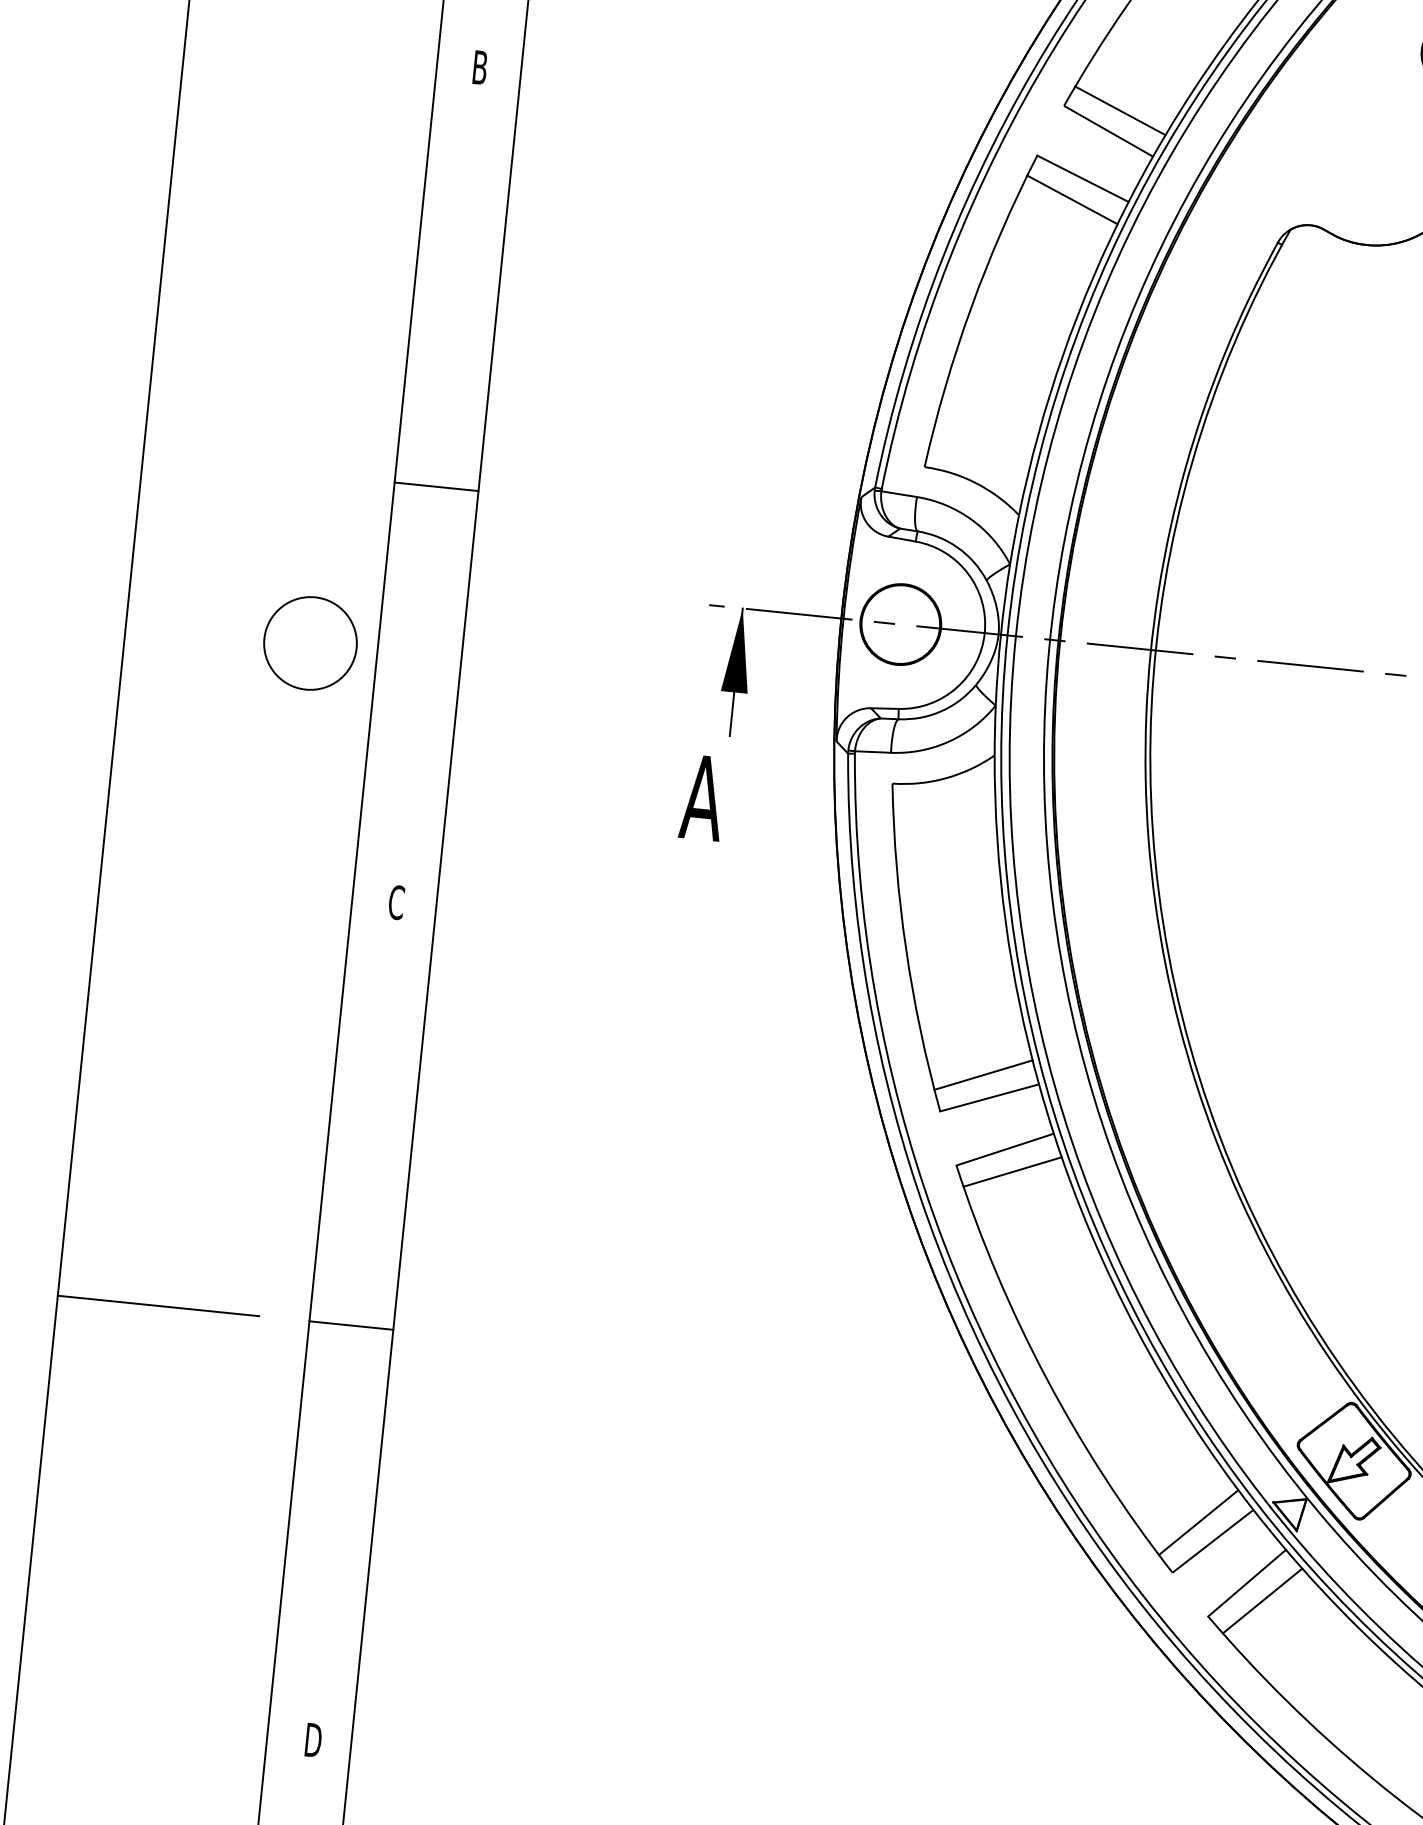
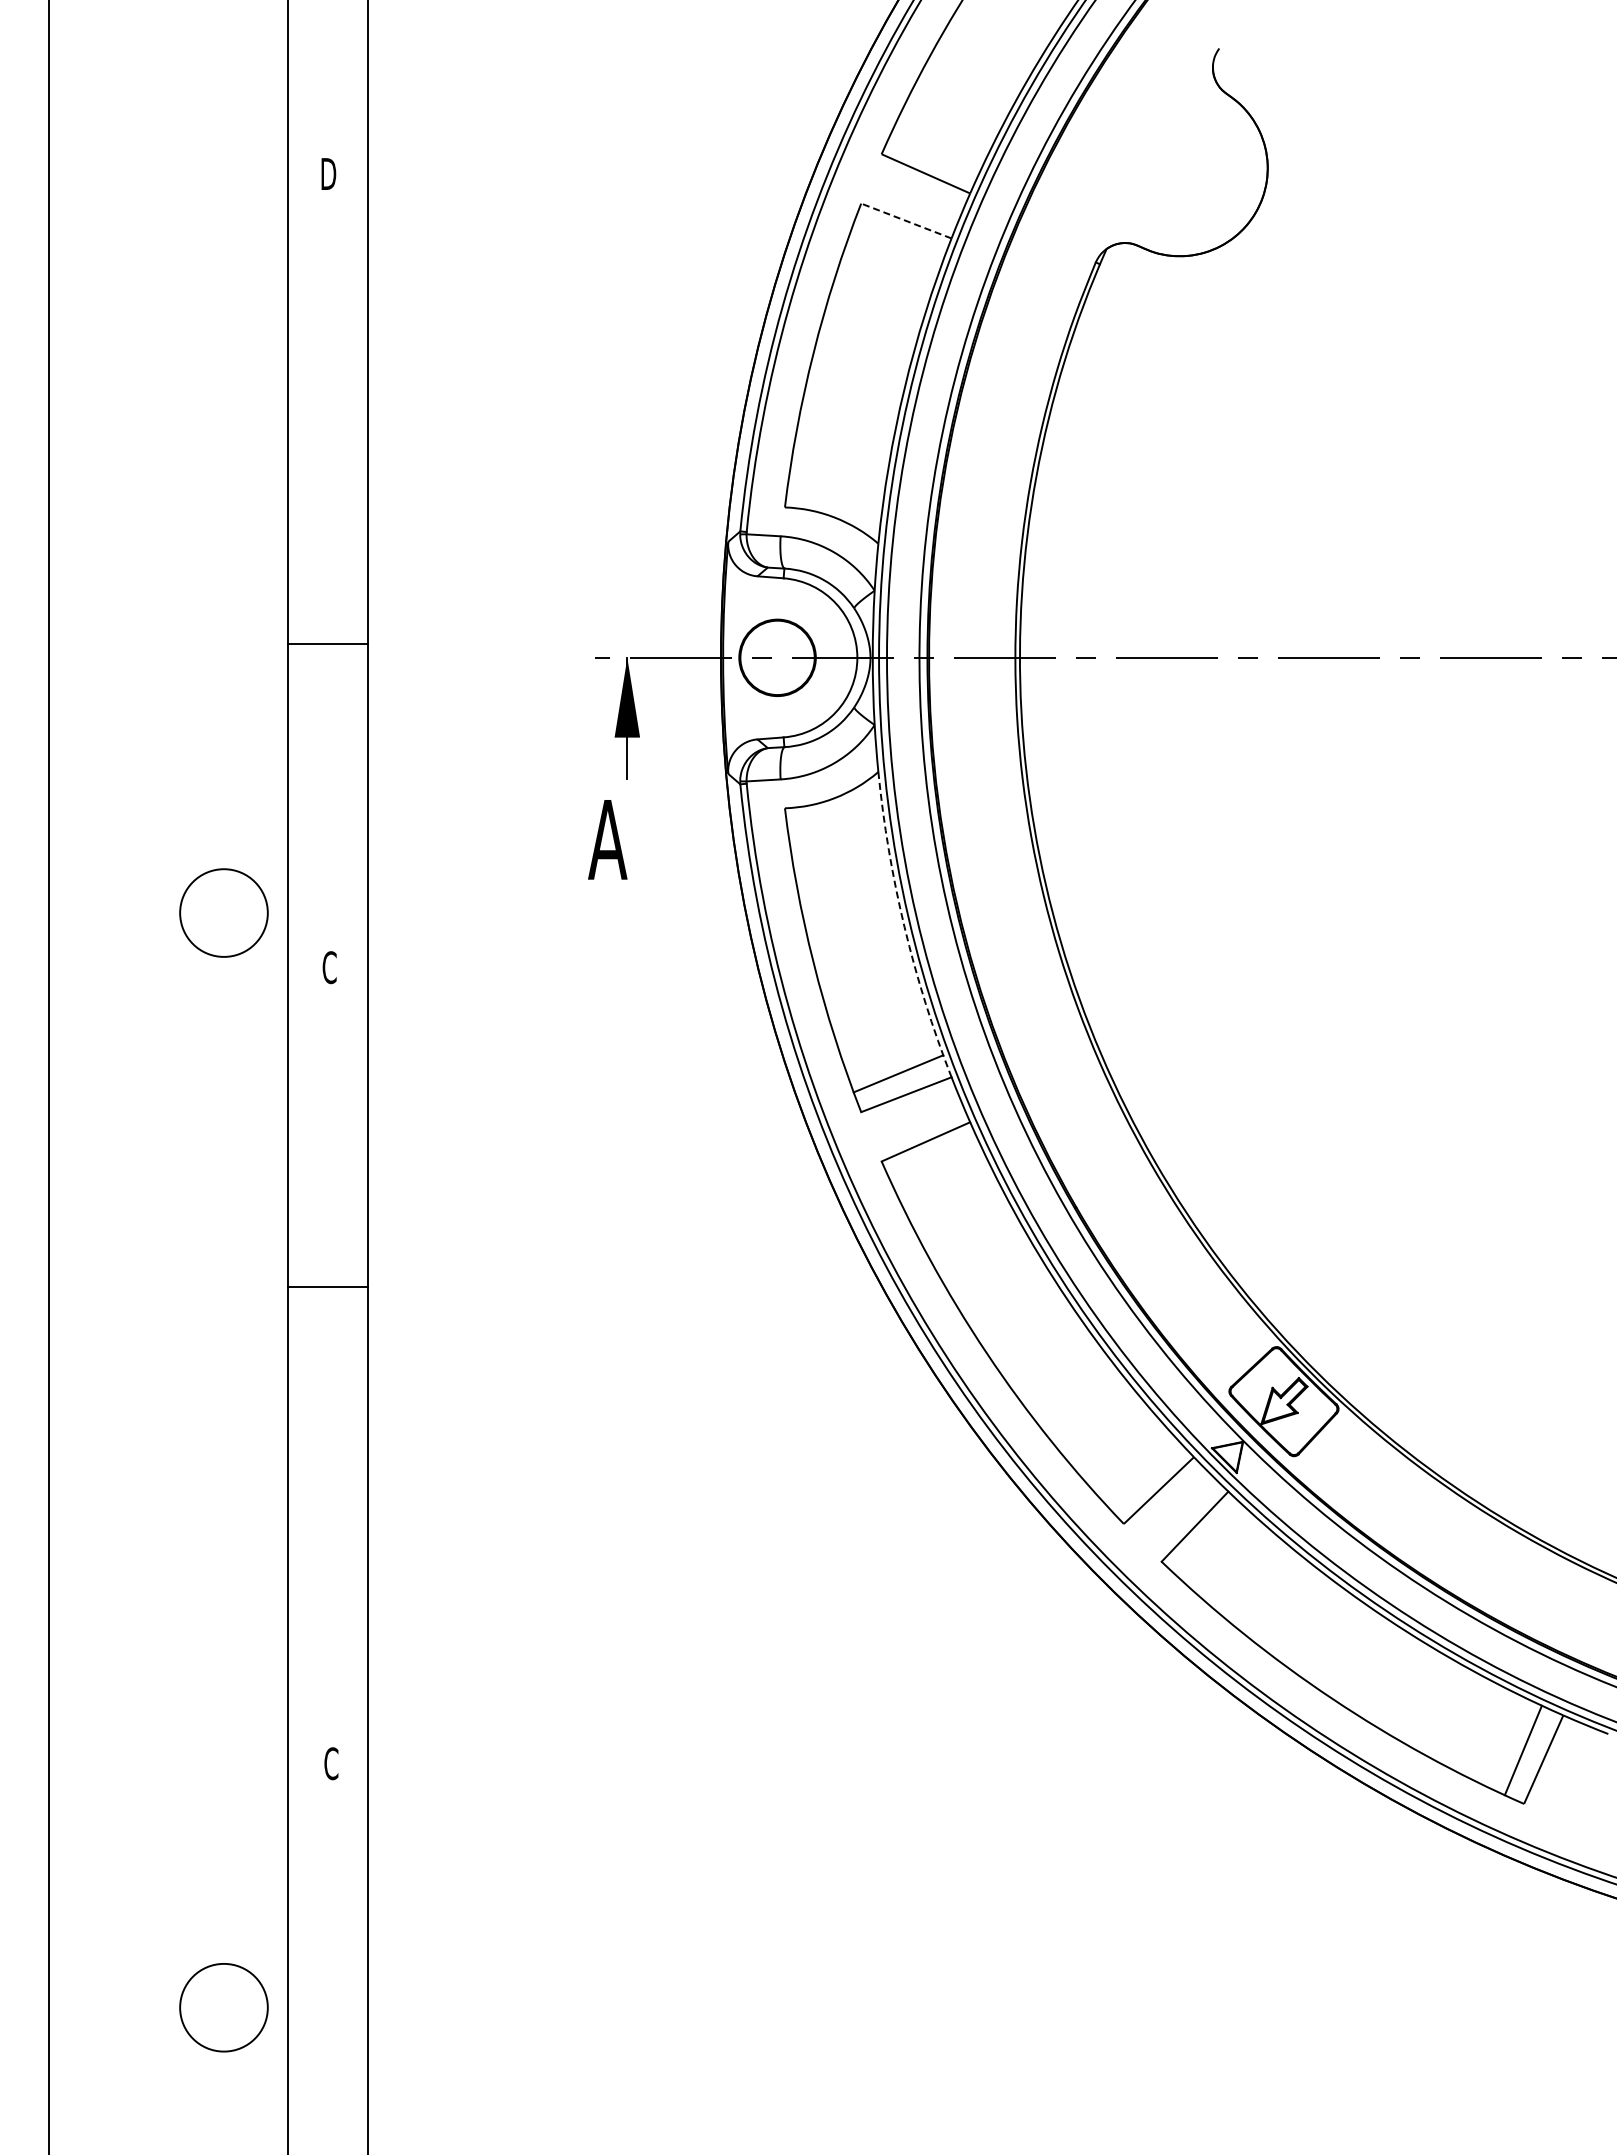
text: (480, 67) -> (328, 173), B -> D
line: (1119, 110) -> (934, 153), removed
line: (1082, 178) -> (905, 220), solid -> dashed
line: (1072, 199) -> (898, 241), removed
line: (436, 486) -> (327, 643), moved
circle: (310, 642) -> (223, 912), moved
arc: (1005, 921) -> (904, 927), solid -> dashed
line: (1012, 1171) -> (934, 1161), removed
line: (157, 1305) -> (143, 1369), removed
line: (351, 1325) -> (327, 1286), moved
line: (1198, 1522) -> (1143, 1474), removed
line: (1262, 1600) -> (1211, 1541), removed
text: (313, 1740) -> (331, 1763), D -> C

